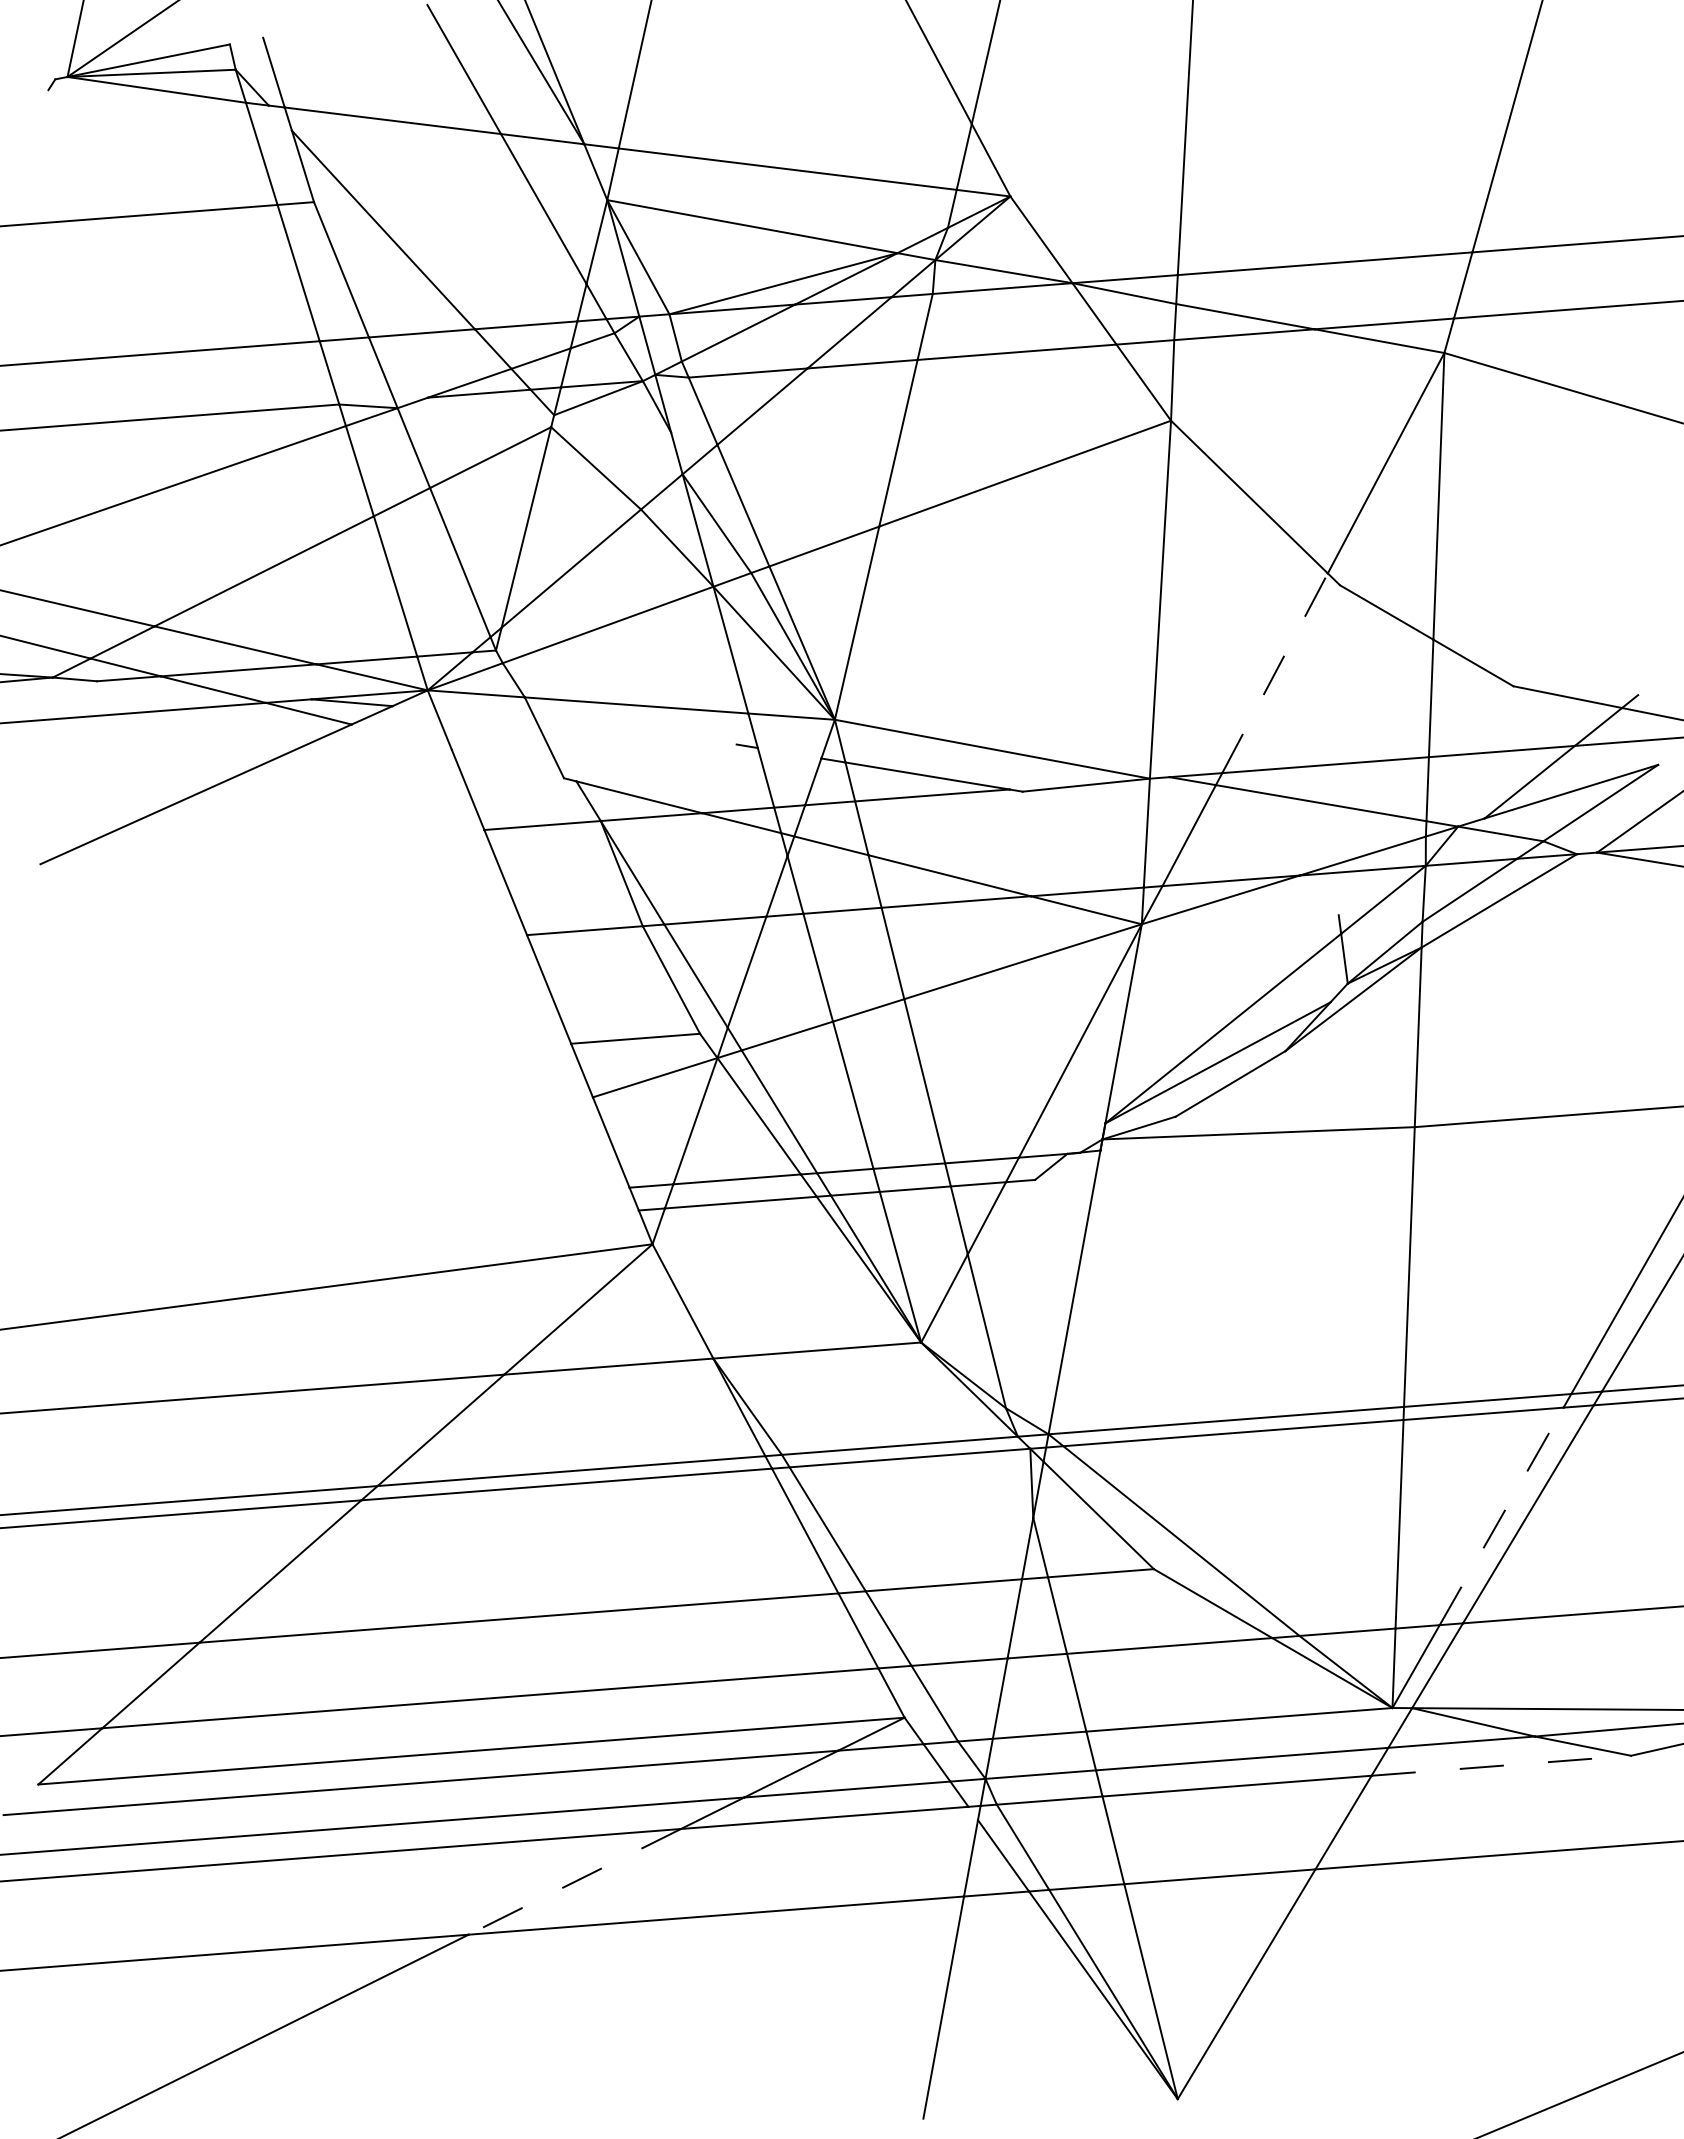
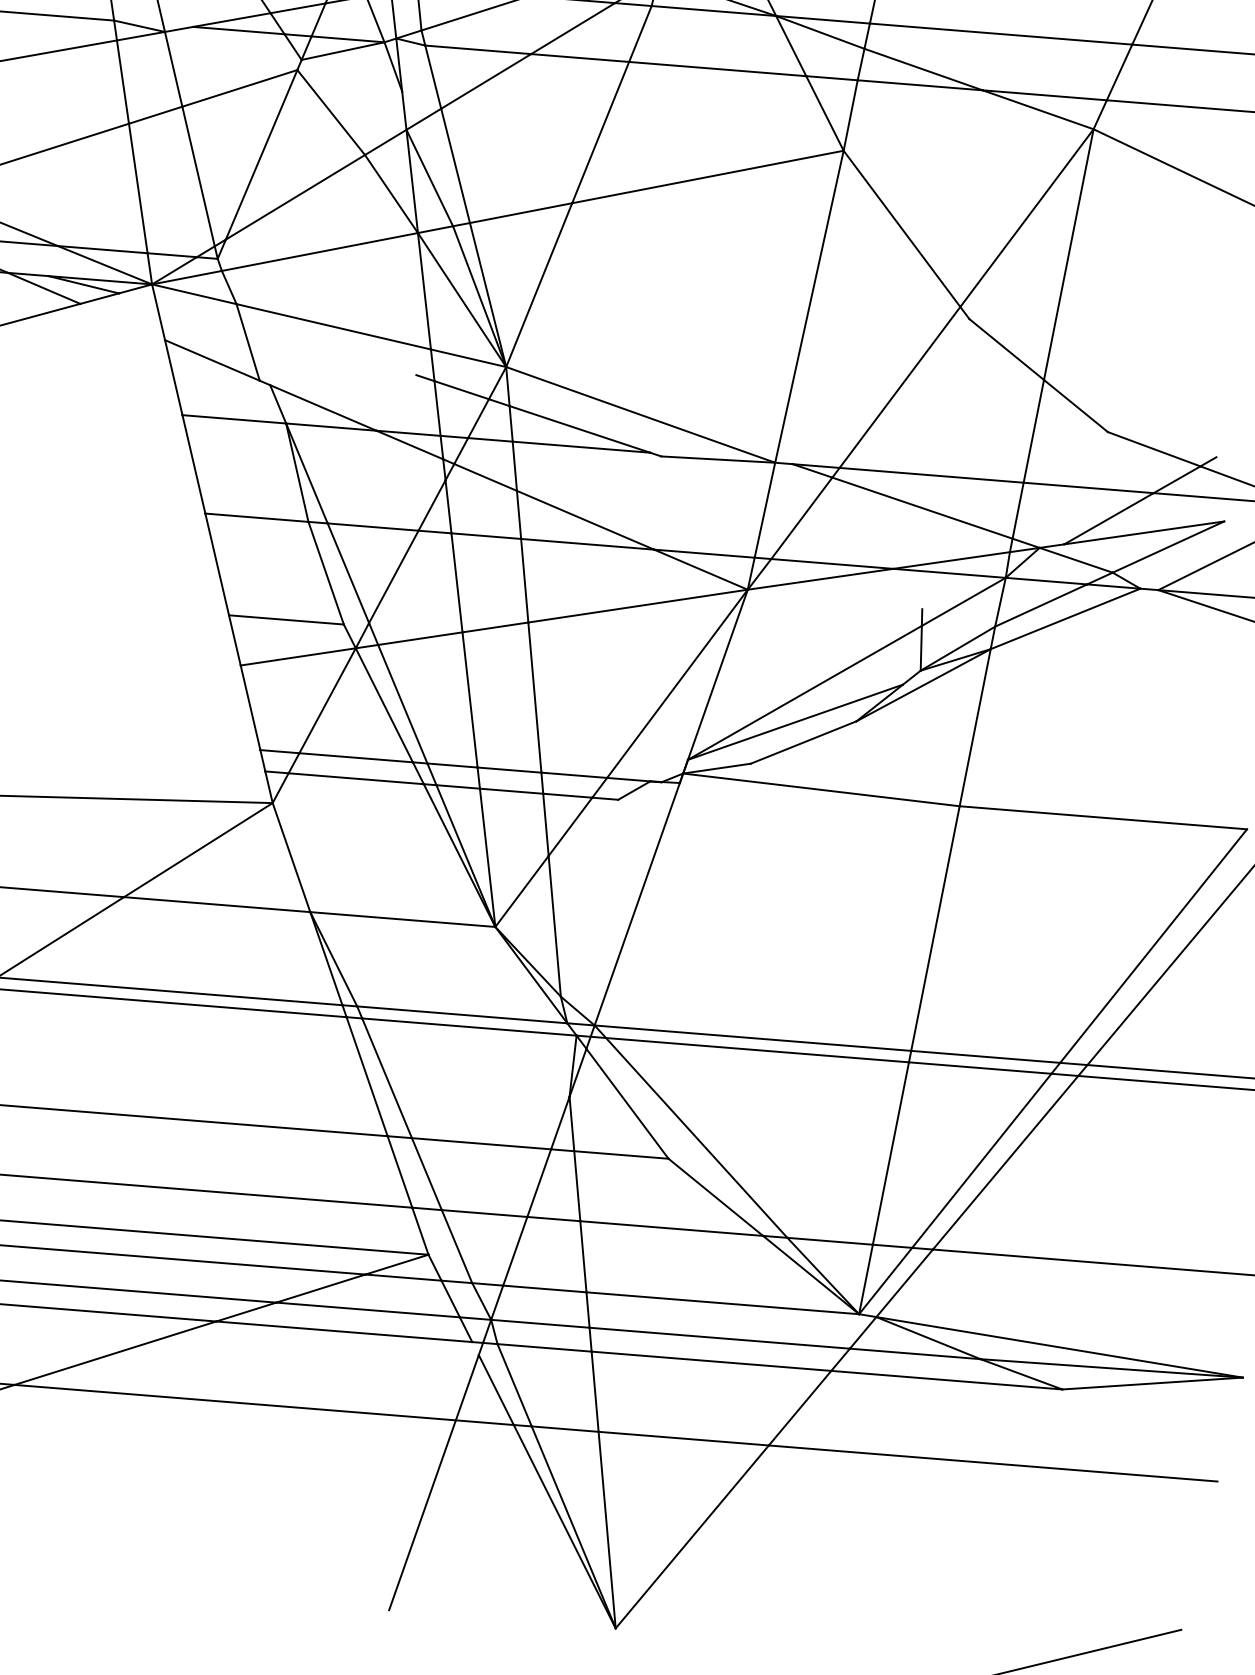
line: (1275, 673) -> (900, 387), dashed -> solid
line: (789, 753) -> (461, 390), added
line: (507, 763) -> (212, 359), added
line: (1501, 1515) -> (981, 1160), dashed -> solid
line: (1501, 1765) -> (947, 1379), dashed -> solid
line: (574, 1881) -> (115, 1352), dashed -> solid

